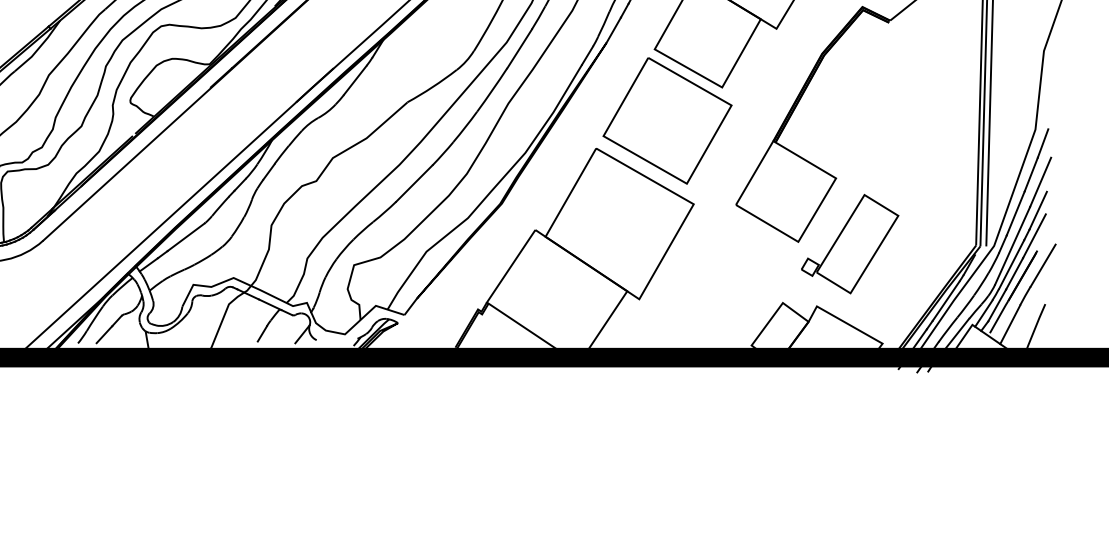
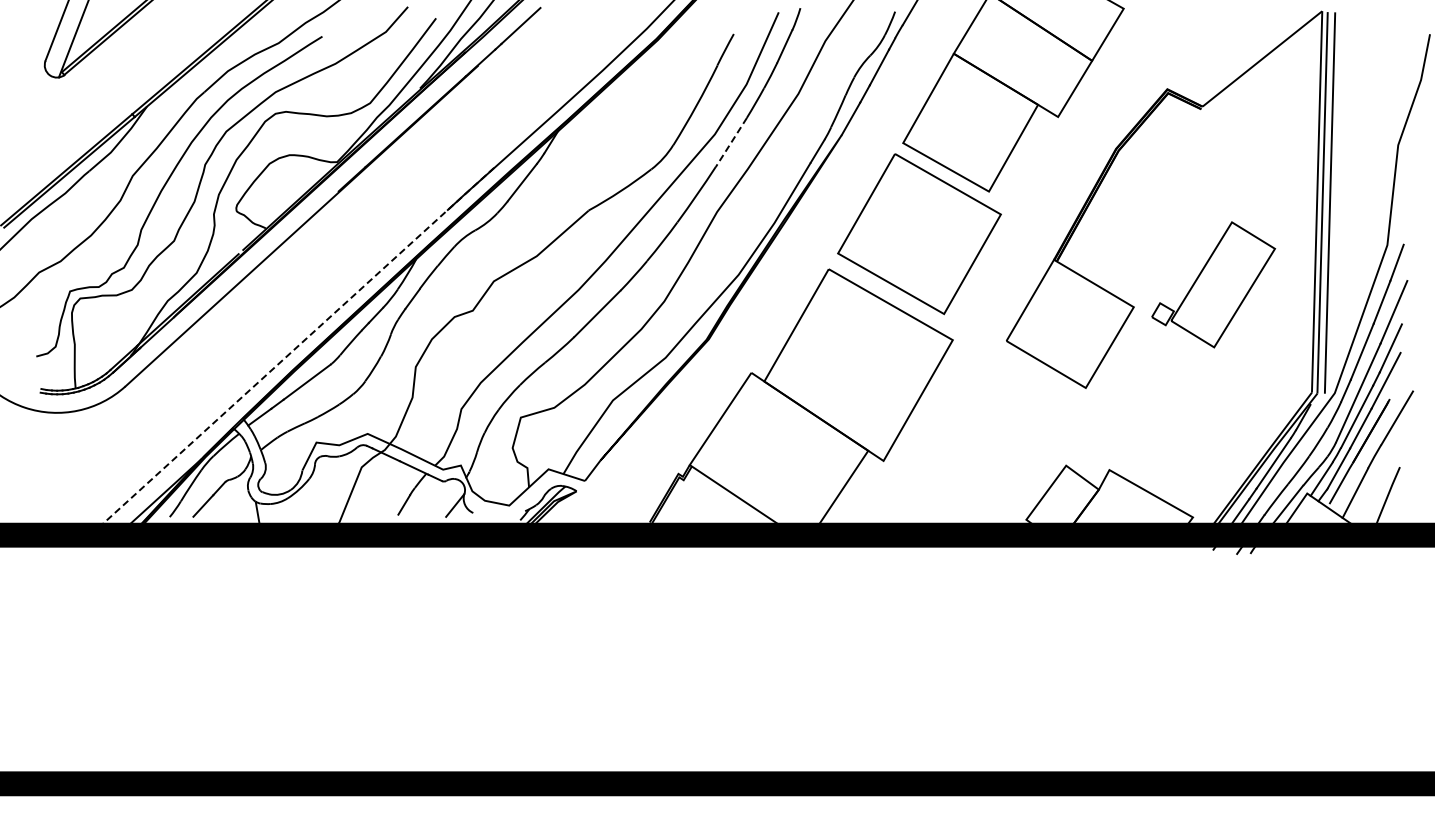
line: (519, 48) -> (731, 142), solid -> dashed
line: (174, 213) -> (292, 351), solid -> dashed
part: (849, 243) -> (1213, 284), moved

